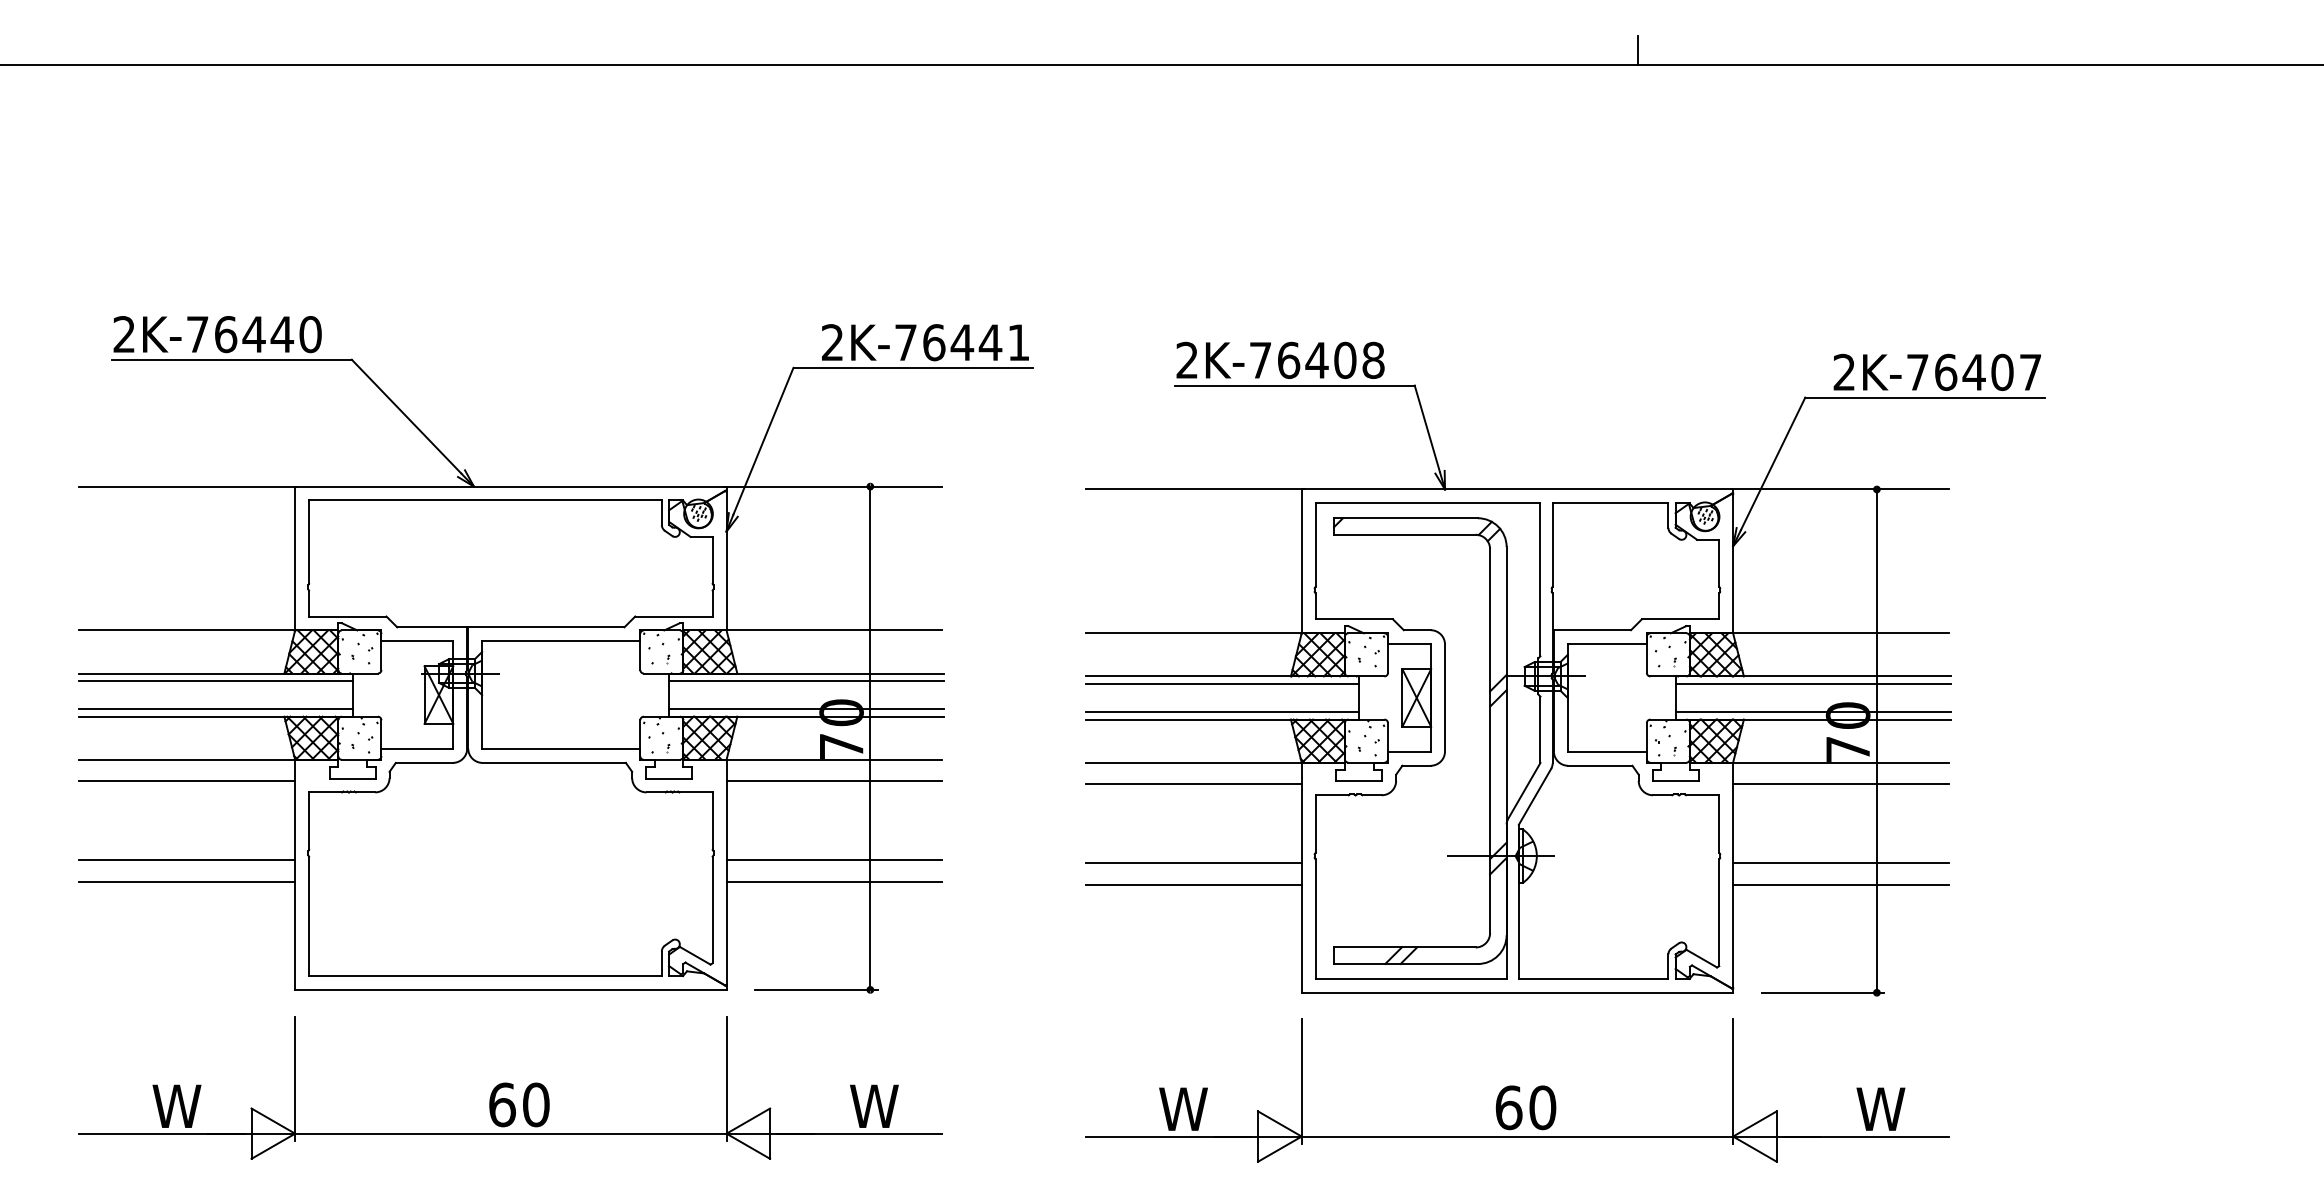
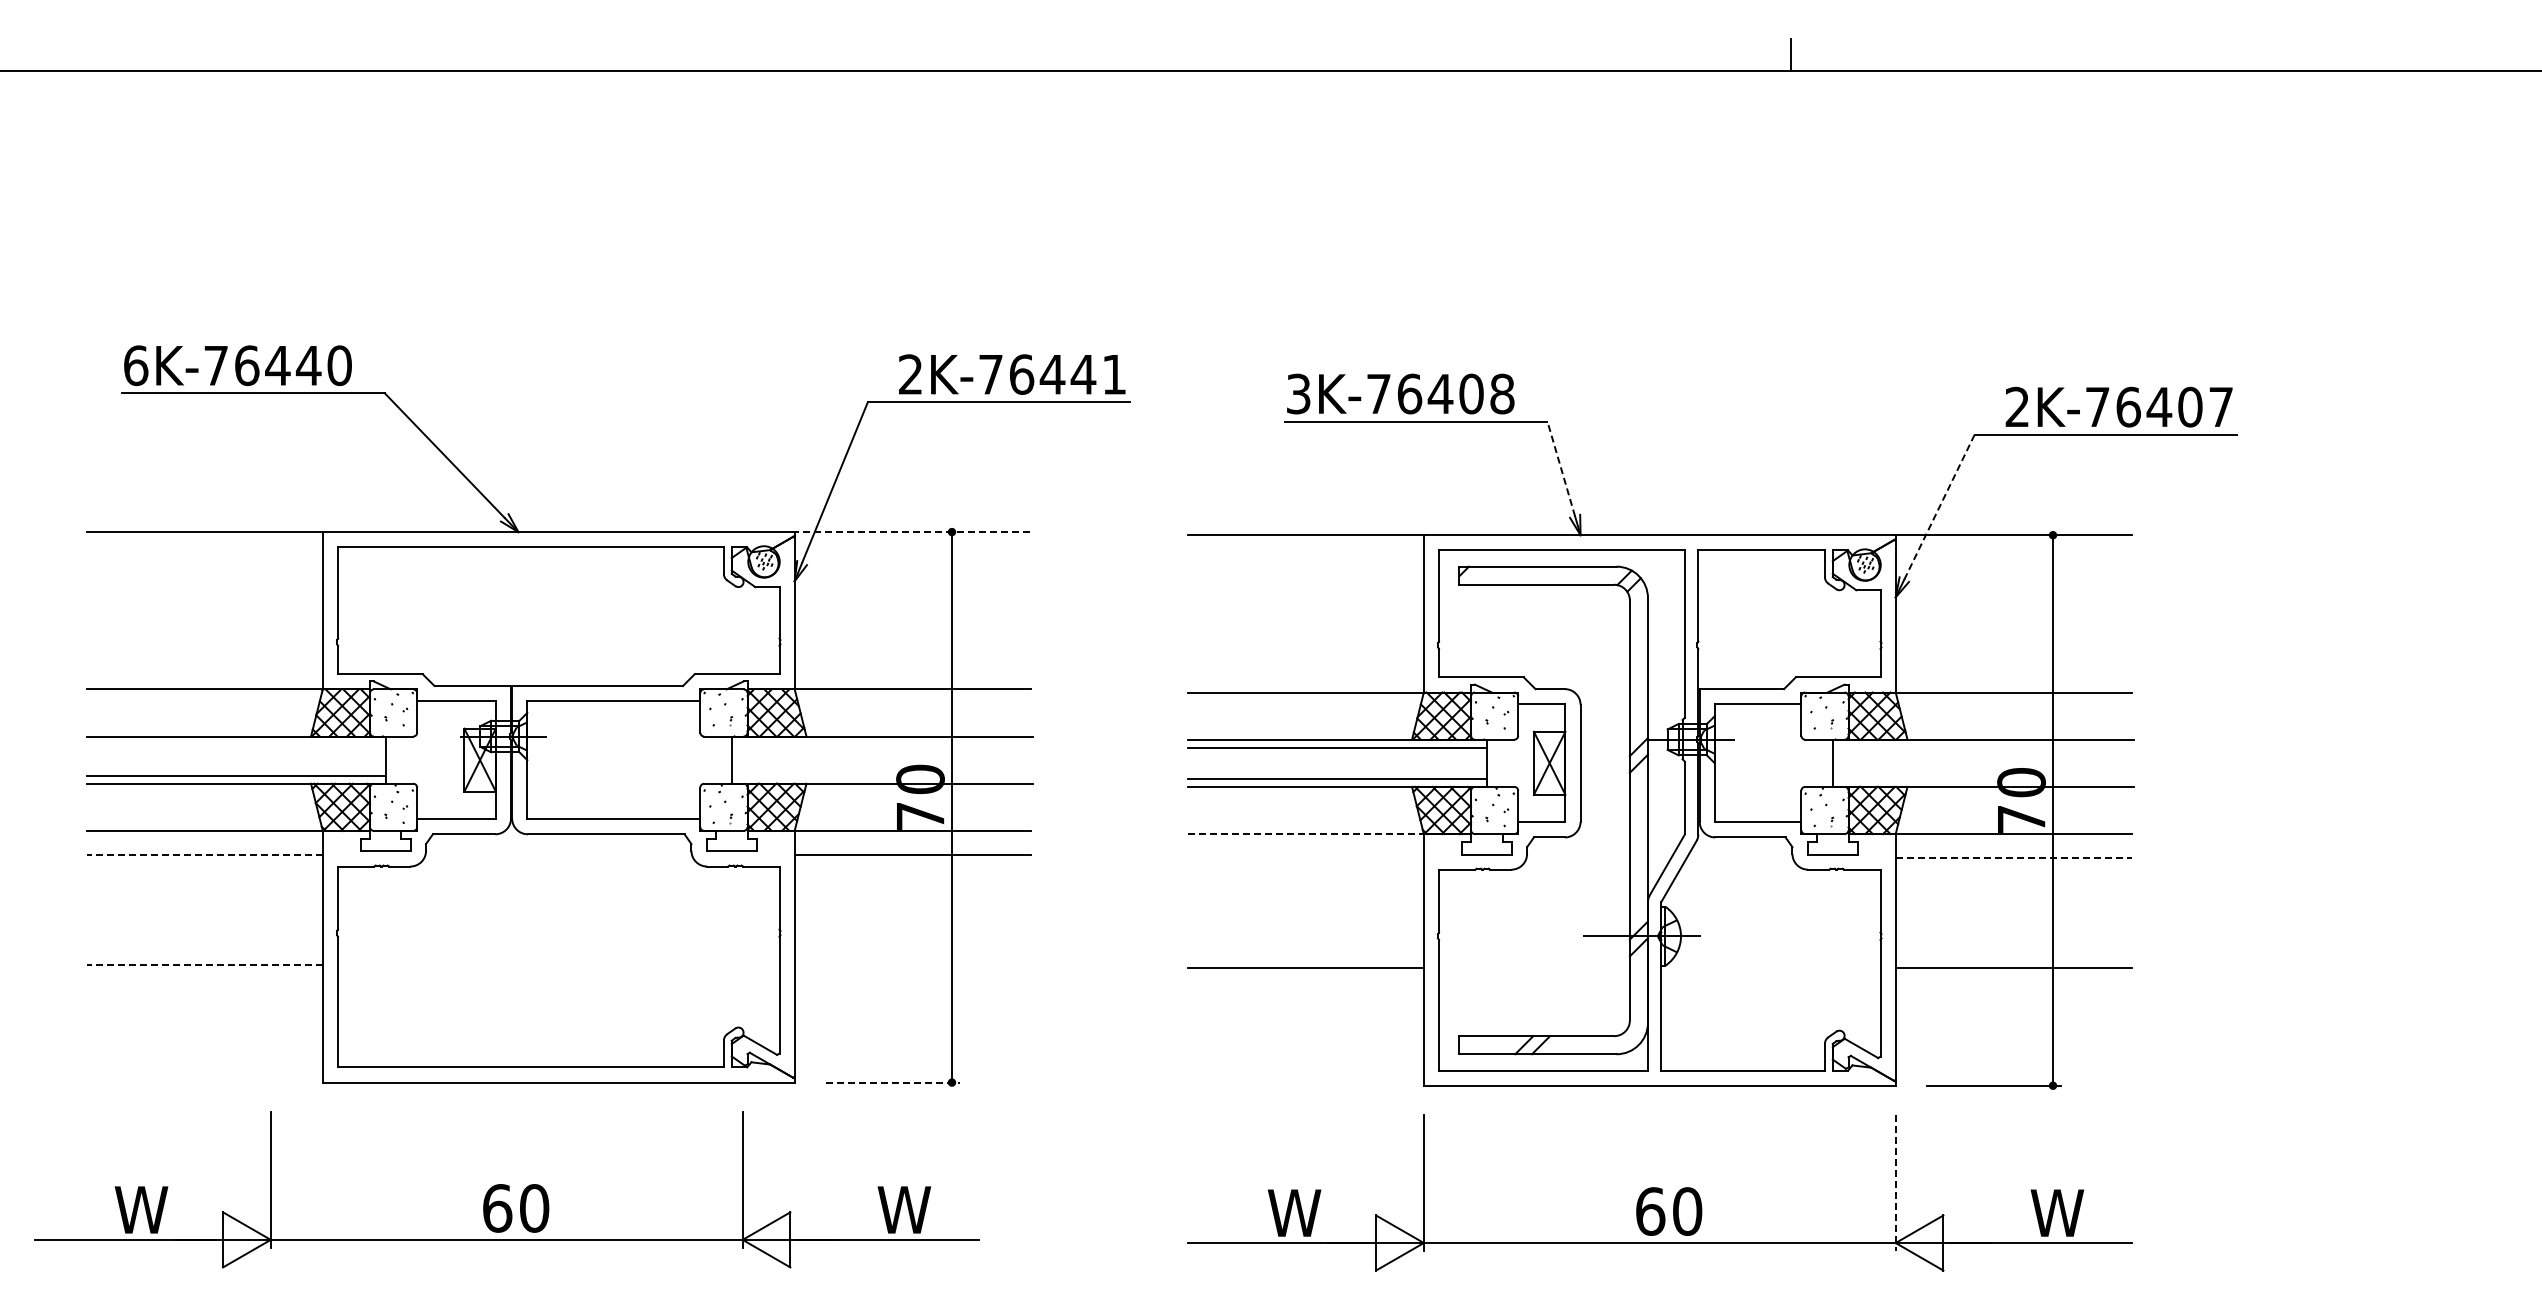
text: (124, 334) -> (136, 365), 2K-76440 -> 6K-76440
text: (1187, 360) -> (1298, 394), 2K-76408 -> 3K-76408
line: (1427, 428) -> (1561, 468), solid -> dashed
line: (1773, 464) -> (1939, 507), solid -> dashed
line: (833, 487) -> (911, 532), solid -> dashed
line: (215, 680) -> (235, 744), removed
line: (805, 680) -> (881, 744), removed
line: (1812, 683) -> (1982, 747), removed
line: (805, 709) -> (881, 775), removed
line: (1812, 712) -> (1982, 779), removed
line: (1194, 763) -> (1306, 834), solid -> dashed
line: (187, 781) -> (204, 854), solid -> dashed
line: (1193, 784) -> (1305, 857), removed
line: (1840, 784) -> (2013, 857), solid -> dashed
line: (187, 860) -> (204, 941), removed
line: (834, 860) -> (912, 941), removed
line: (1193, 863) -> (1305, 944), removed
line: (1840, 863) -> (2013, 944), removed
line: (187, 881) -> (204, 964), solid -> dashed
line: (834, 881) -> (912, 964), removed
line: (816, 989) -> (893, 1082), solid -> dashed
line: (1732, 1082) -> (1895, 1183), solid -> dashed
part: (510, 1087) -> (506, 1189), moved

